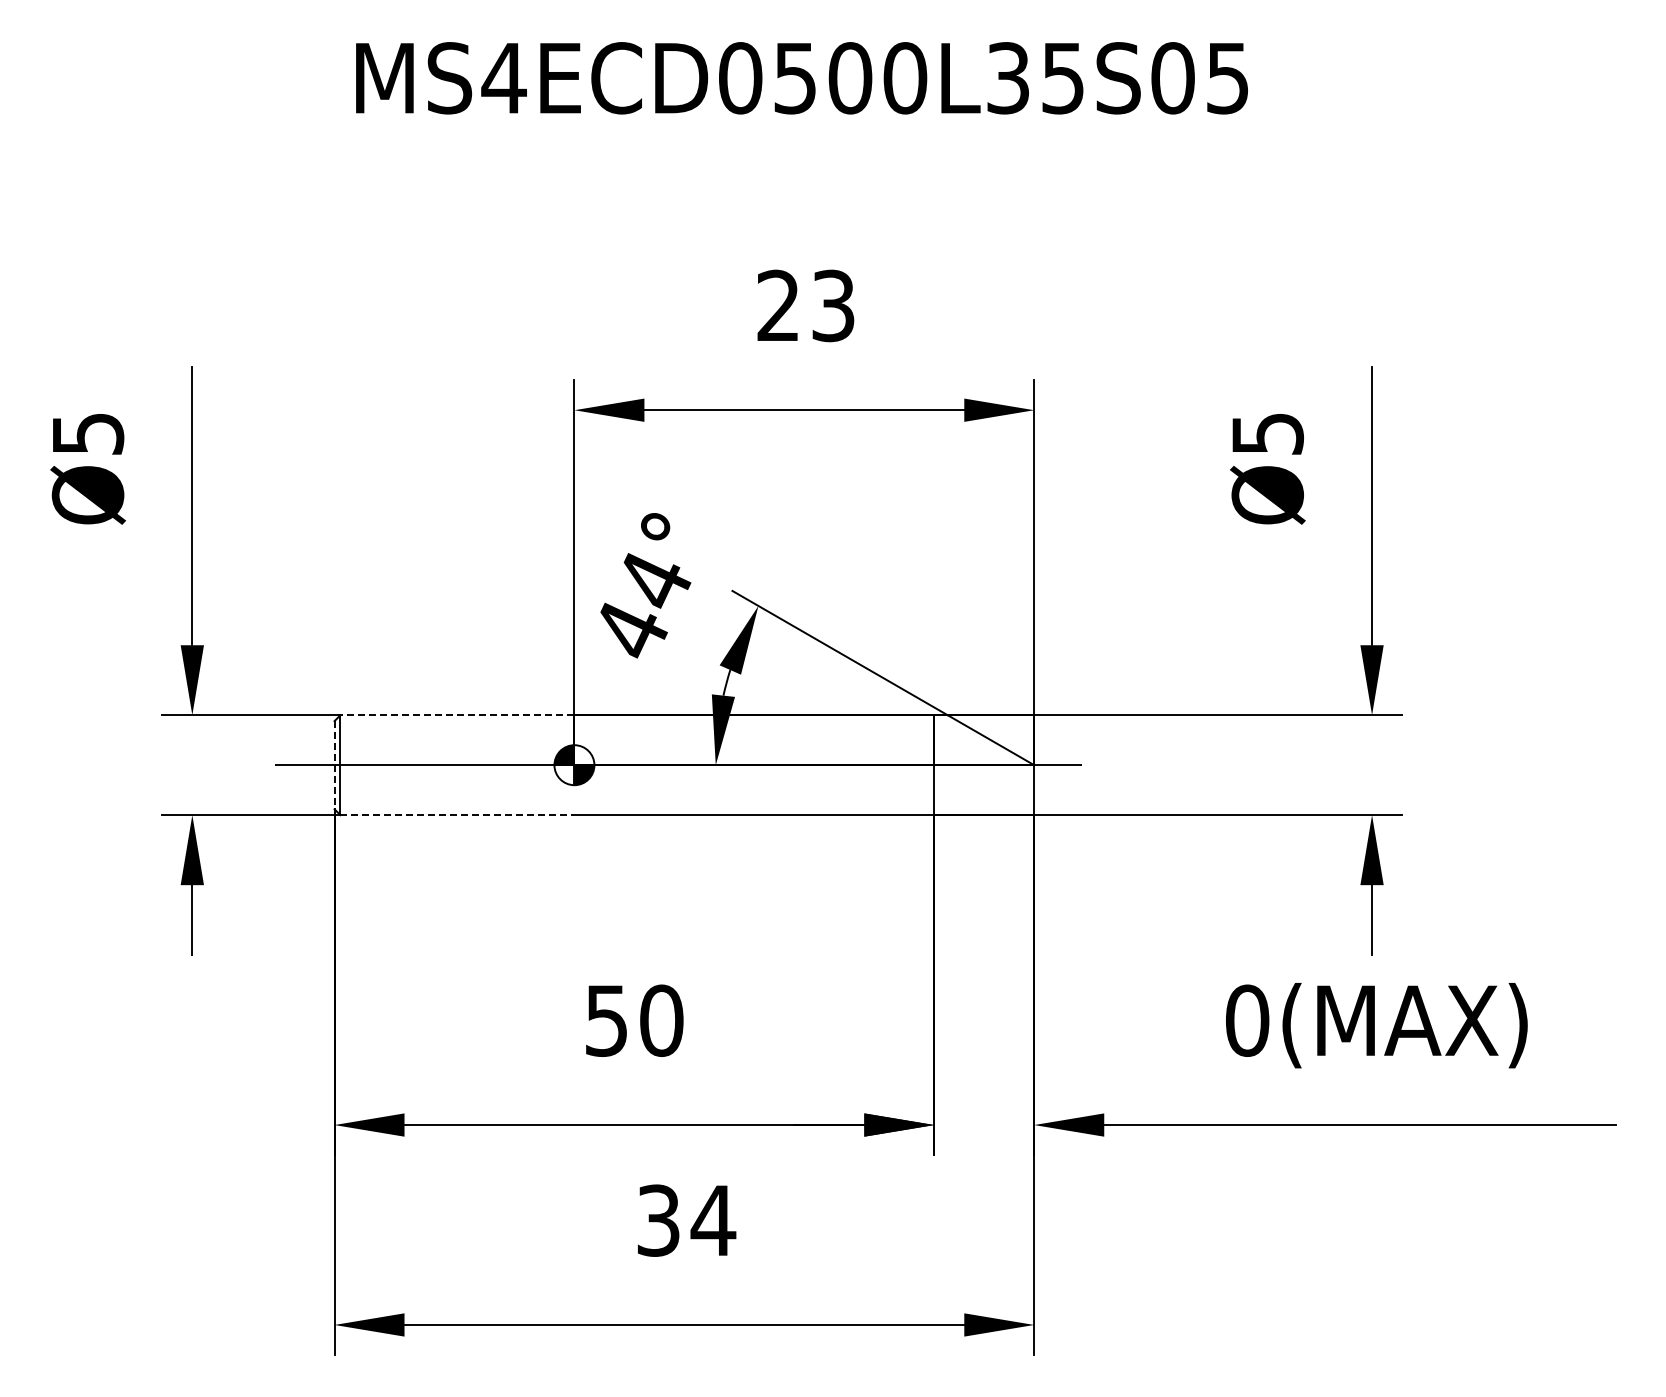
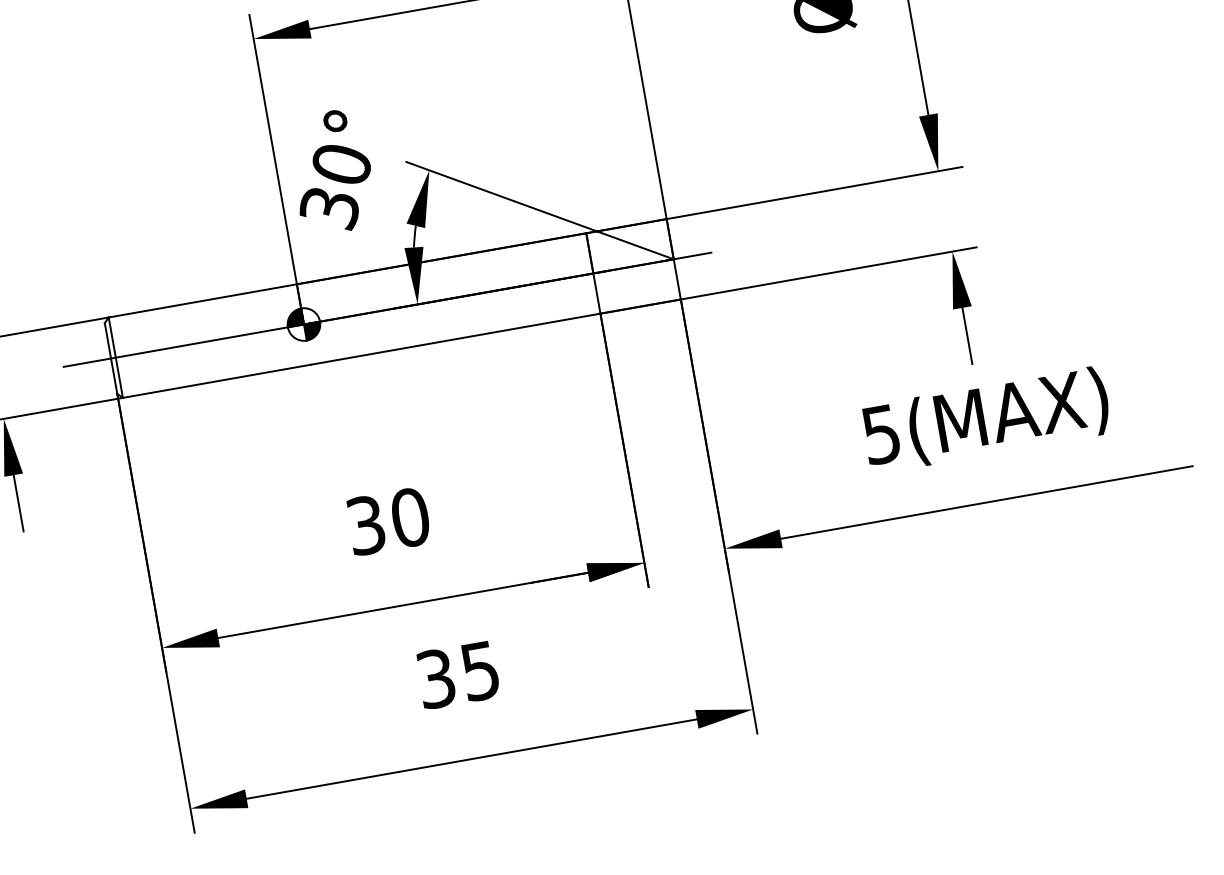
text: (641, 607) -> (335, 188), 44° -> 30°
line: (457, 715) -> (202, 301), dashed -> solid
line: (334, 765) -> (111, 358), dashed -> solid
line: (457, 815) -> (217, 381), dashed -> solid
text: (606, 1020) -> (365, 525), 50 -> 30
text: (1247, 1020) -> (881, 434), 0(MAX) -> 5(MAX)
text: (713, 1220) -> (480, 670), 34 -> 35

